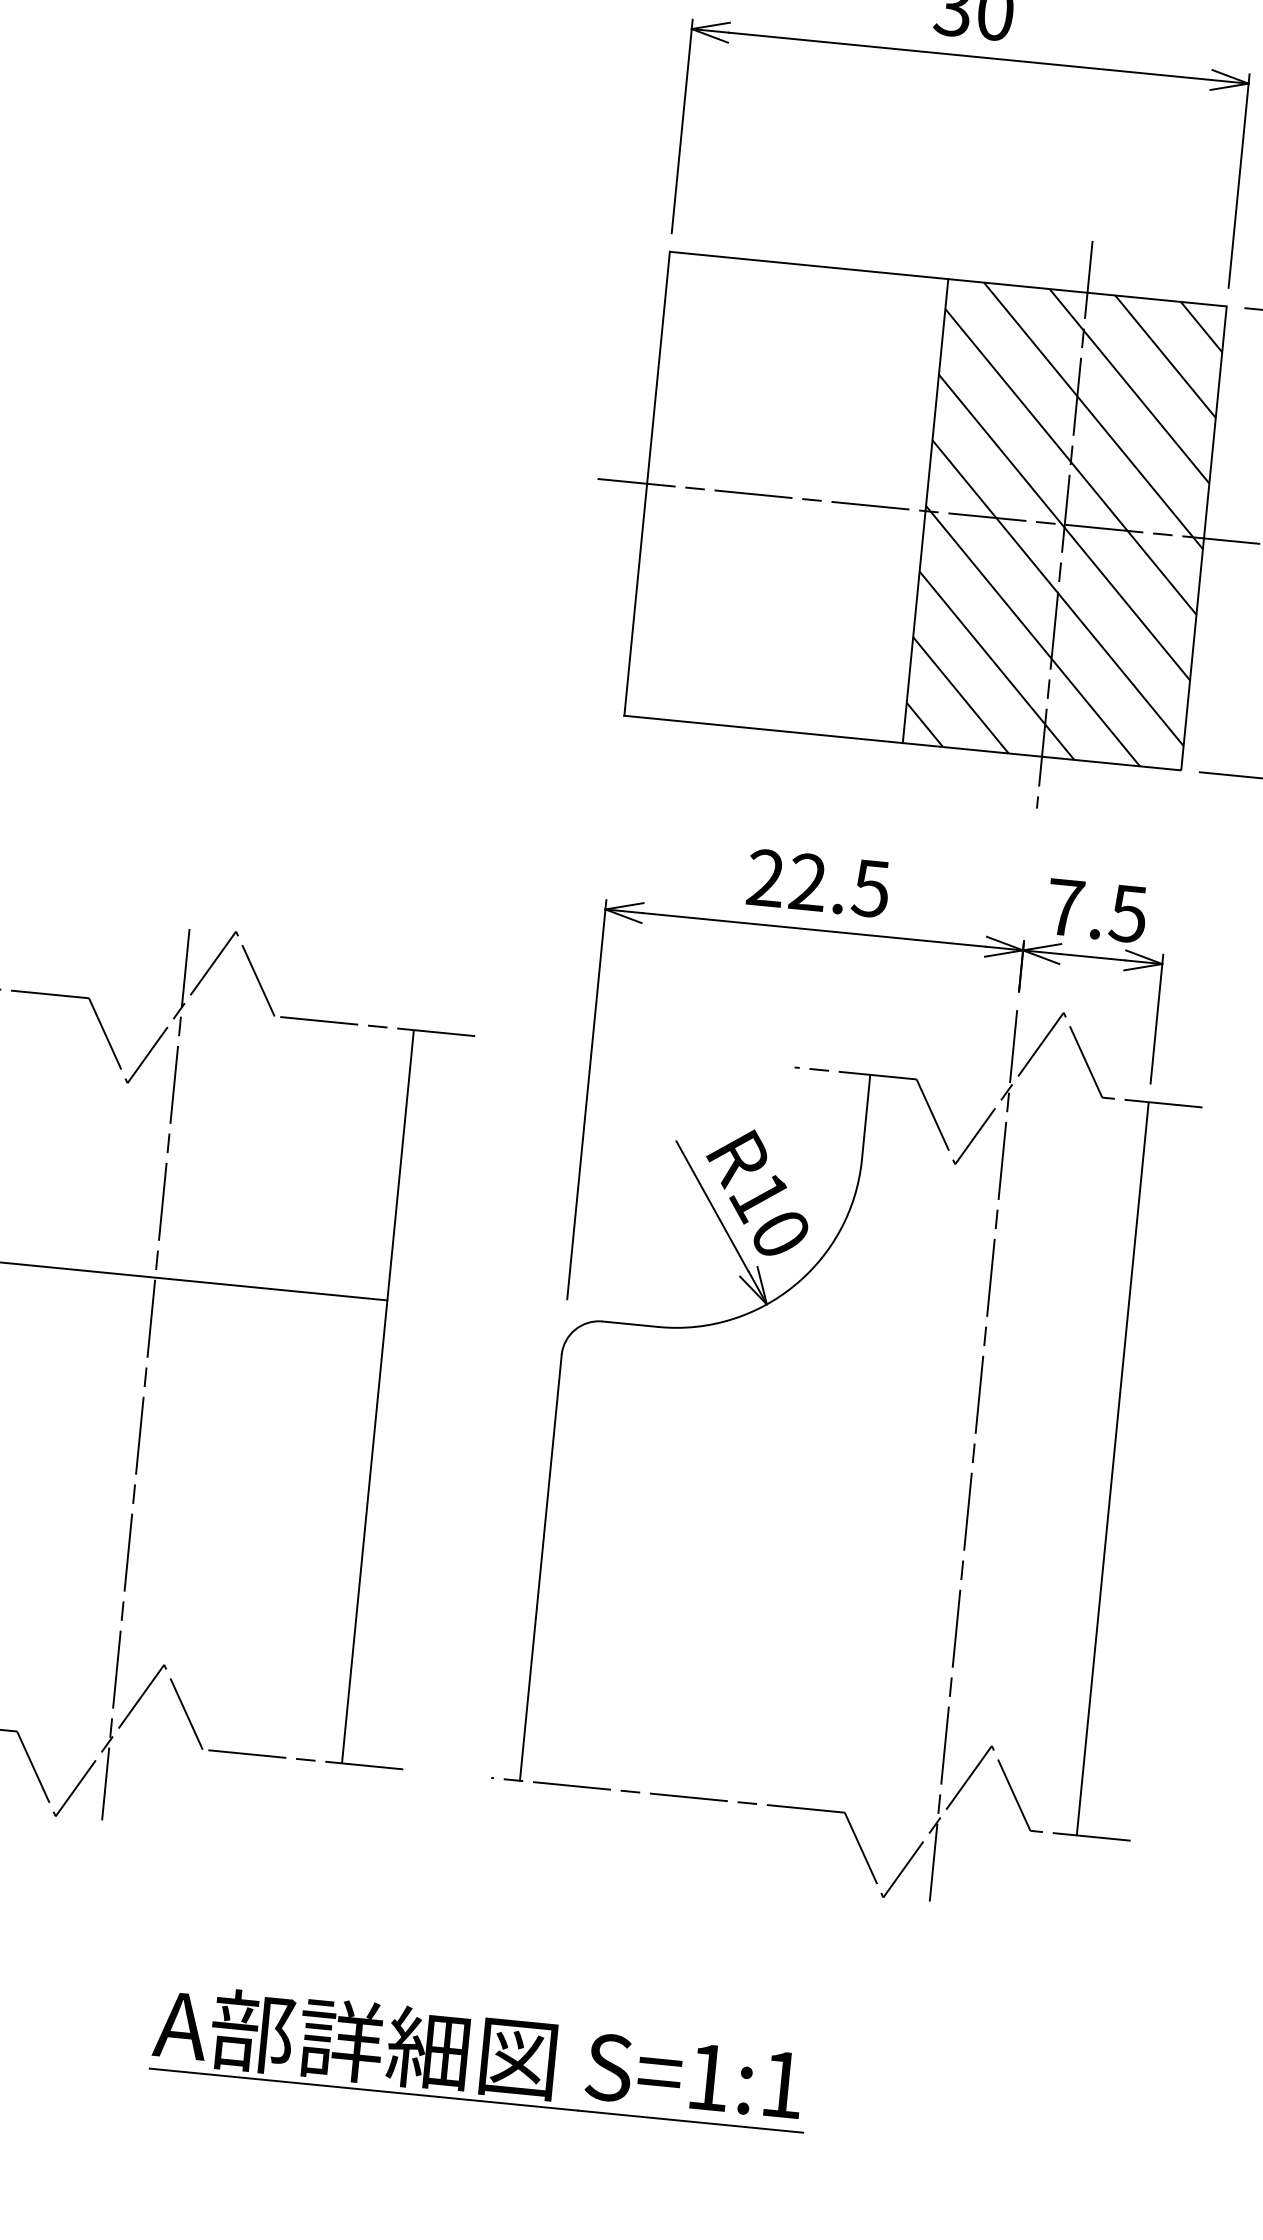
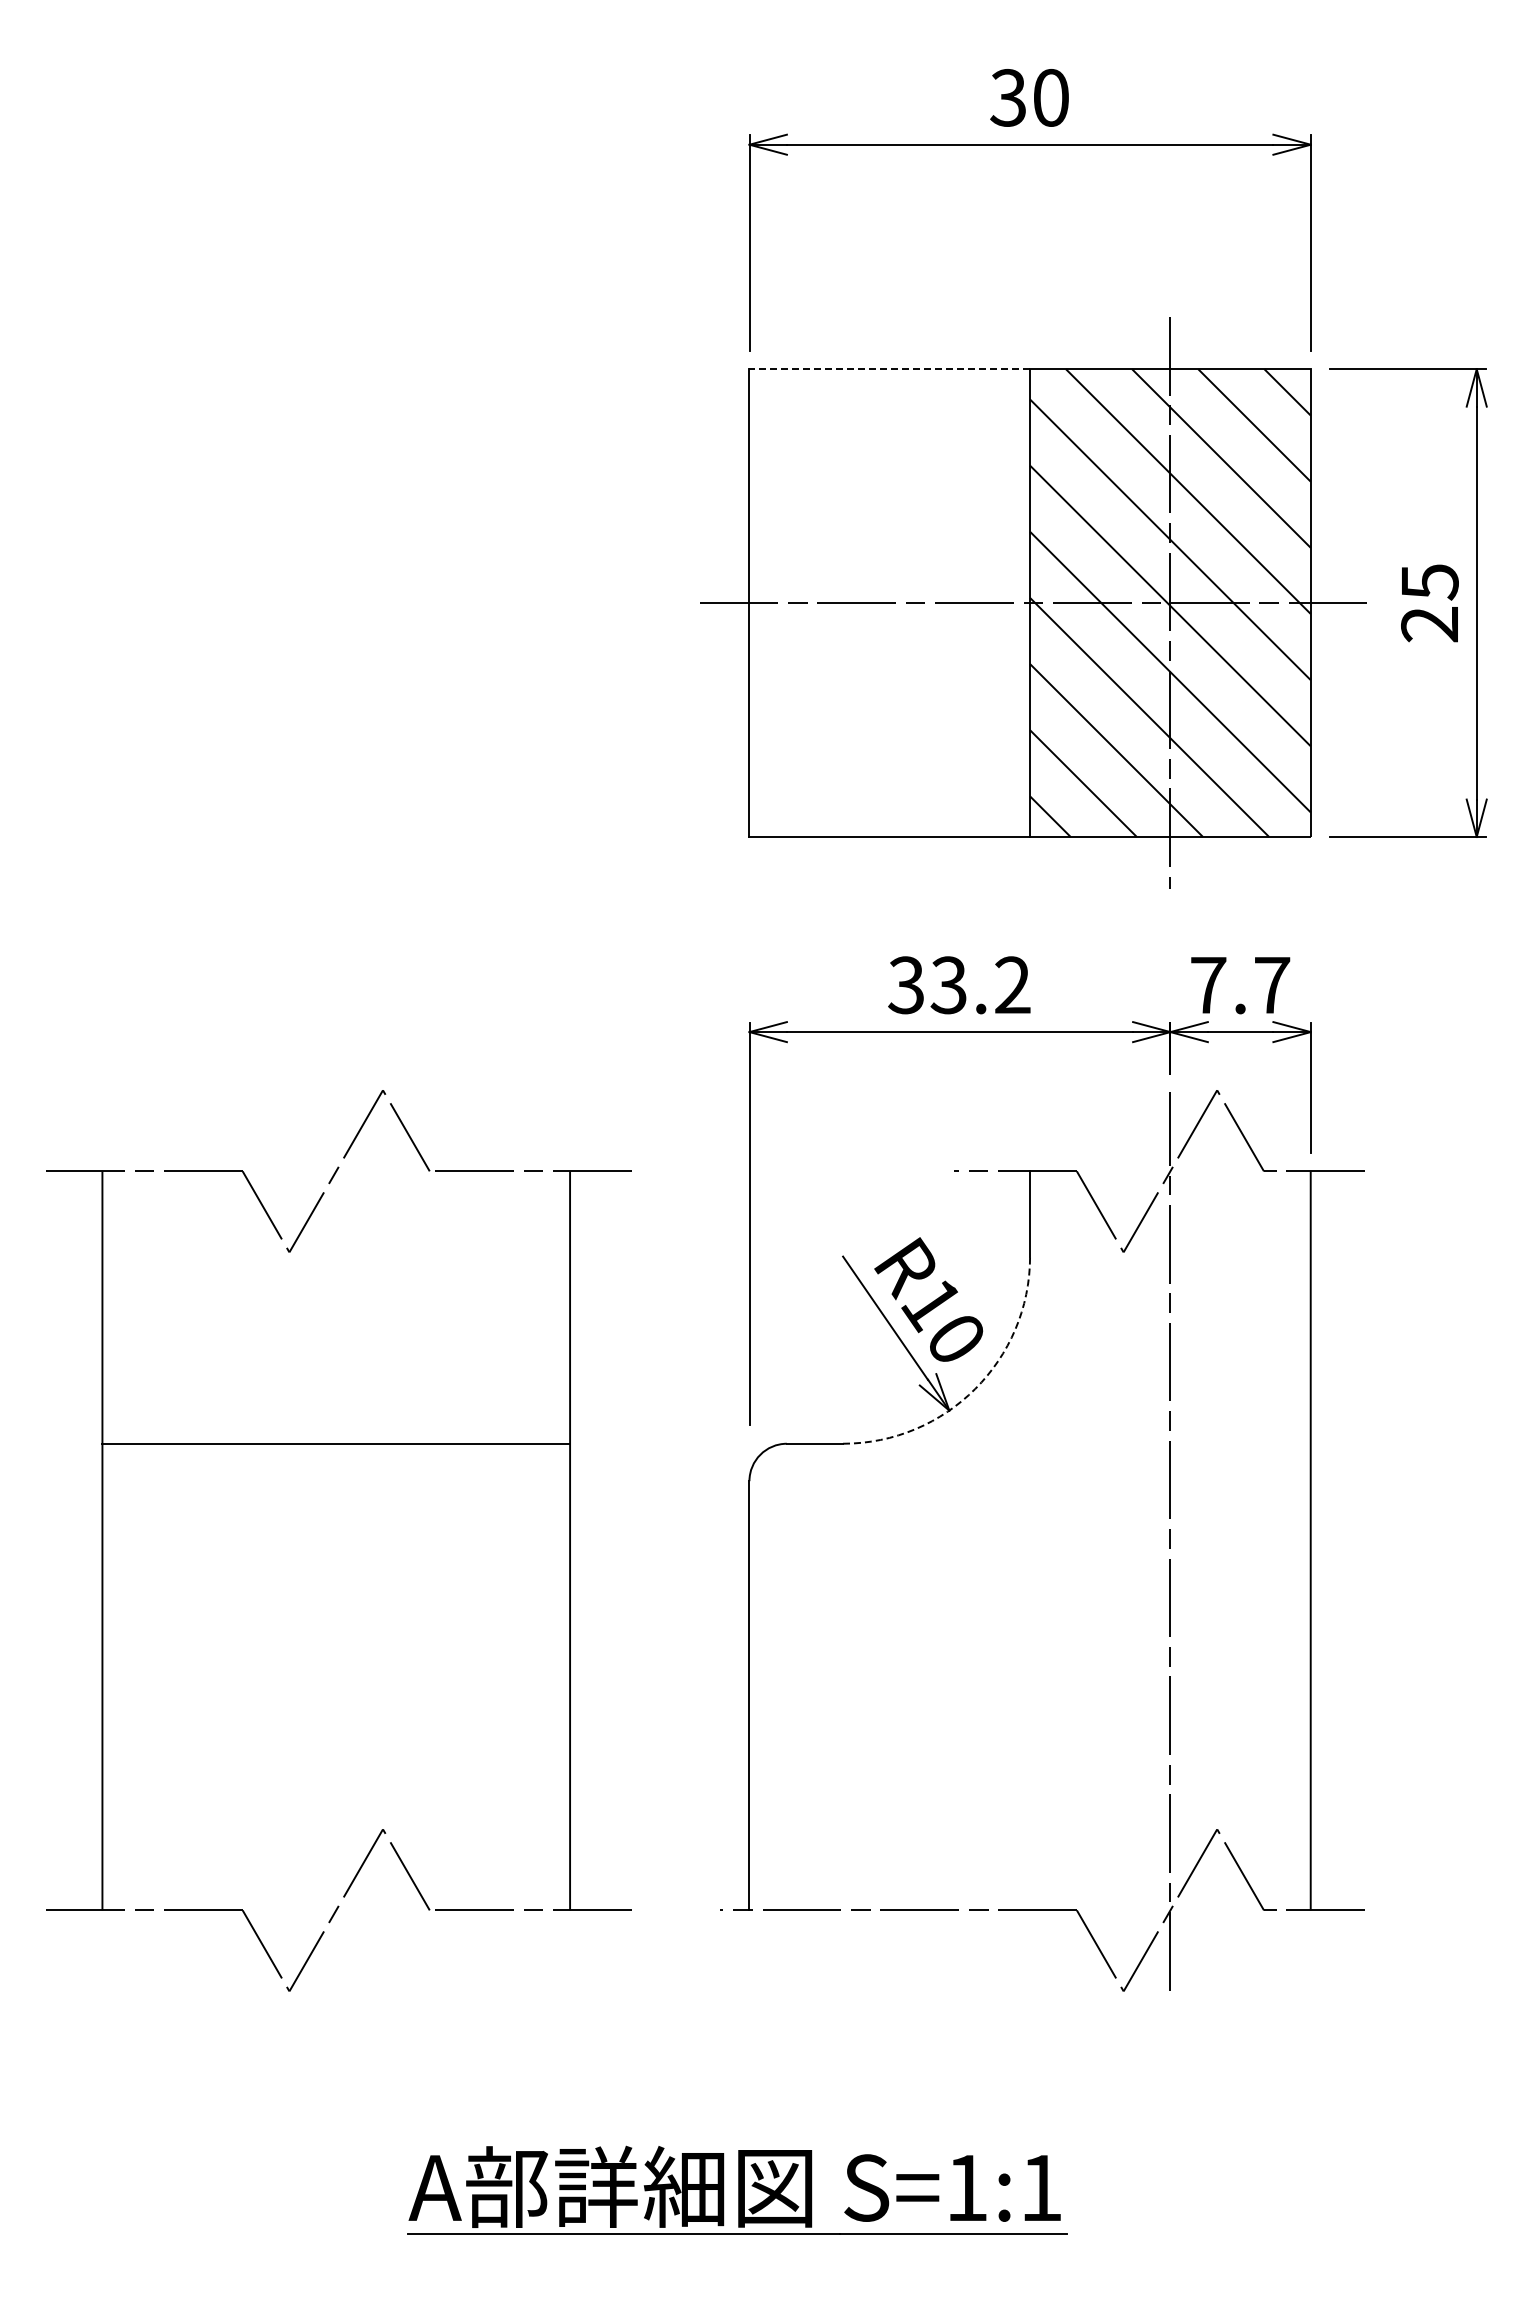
line: (808, 265) -> (889, 369), solid -> dashed
text: (818, 883) -> (959, 985), 22.5 -> 33.2
text: (1127, 913) -> (1271, 985), 7.5 -> 7.7
arc: (794, 1285) -> (975, 1388), solid -> dashed
line: (146, 1374) -> (336, 1541), removed

